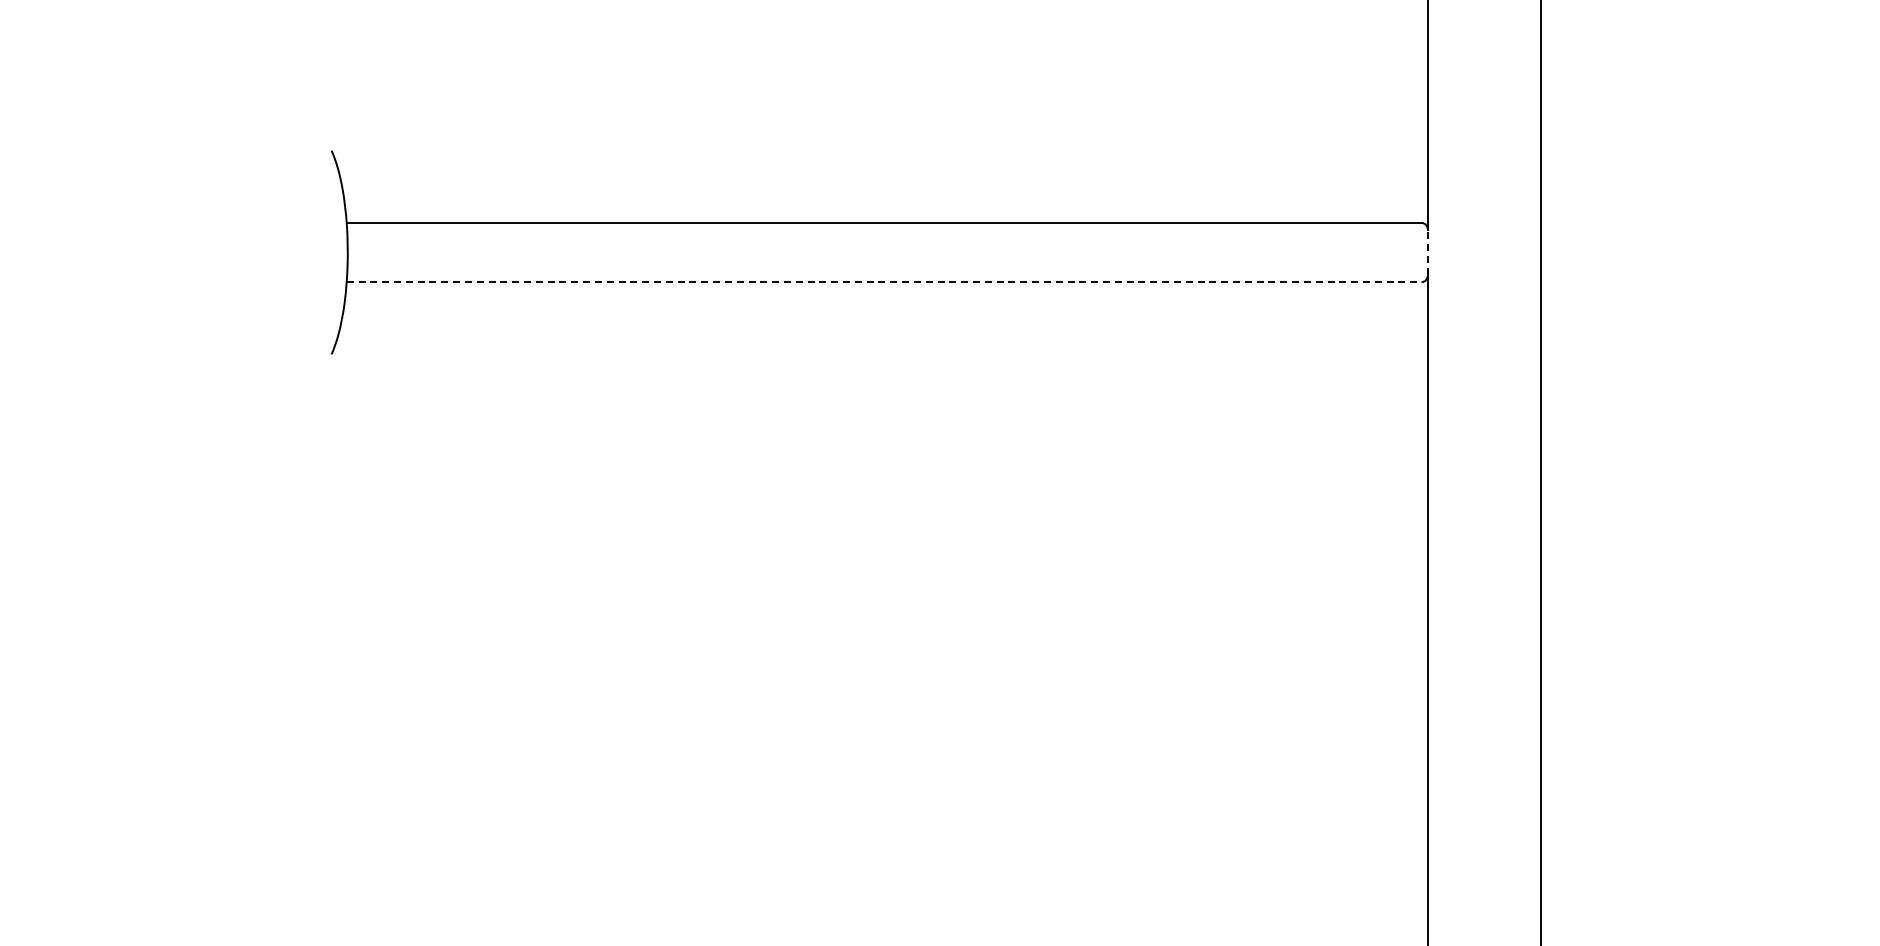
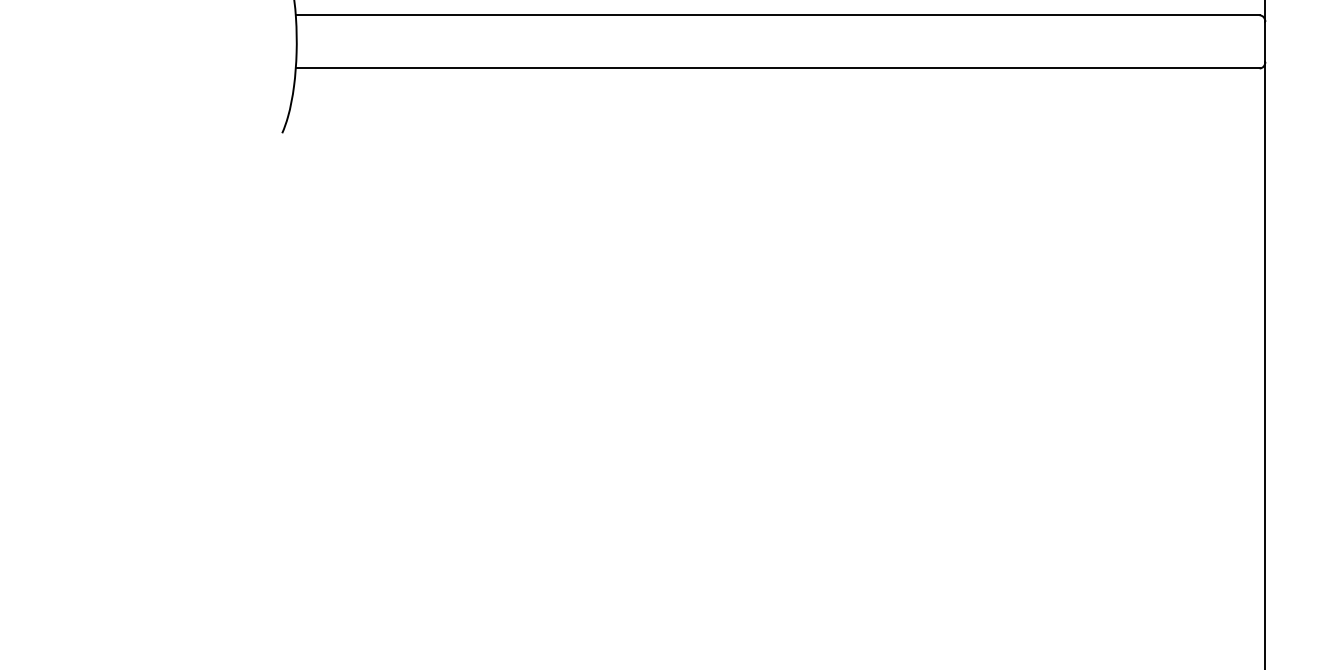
line: (1428, 252) -> (1265, 41), dashed -> solid
line: (884, 282) -> (778, 68), dashed -> solid

